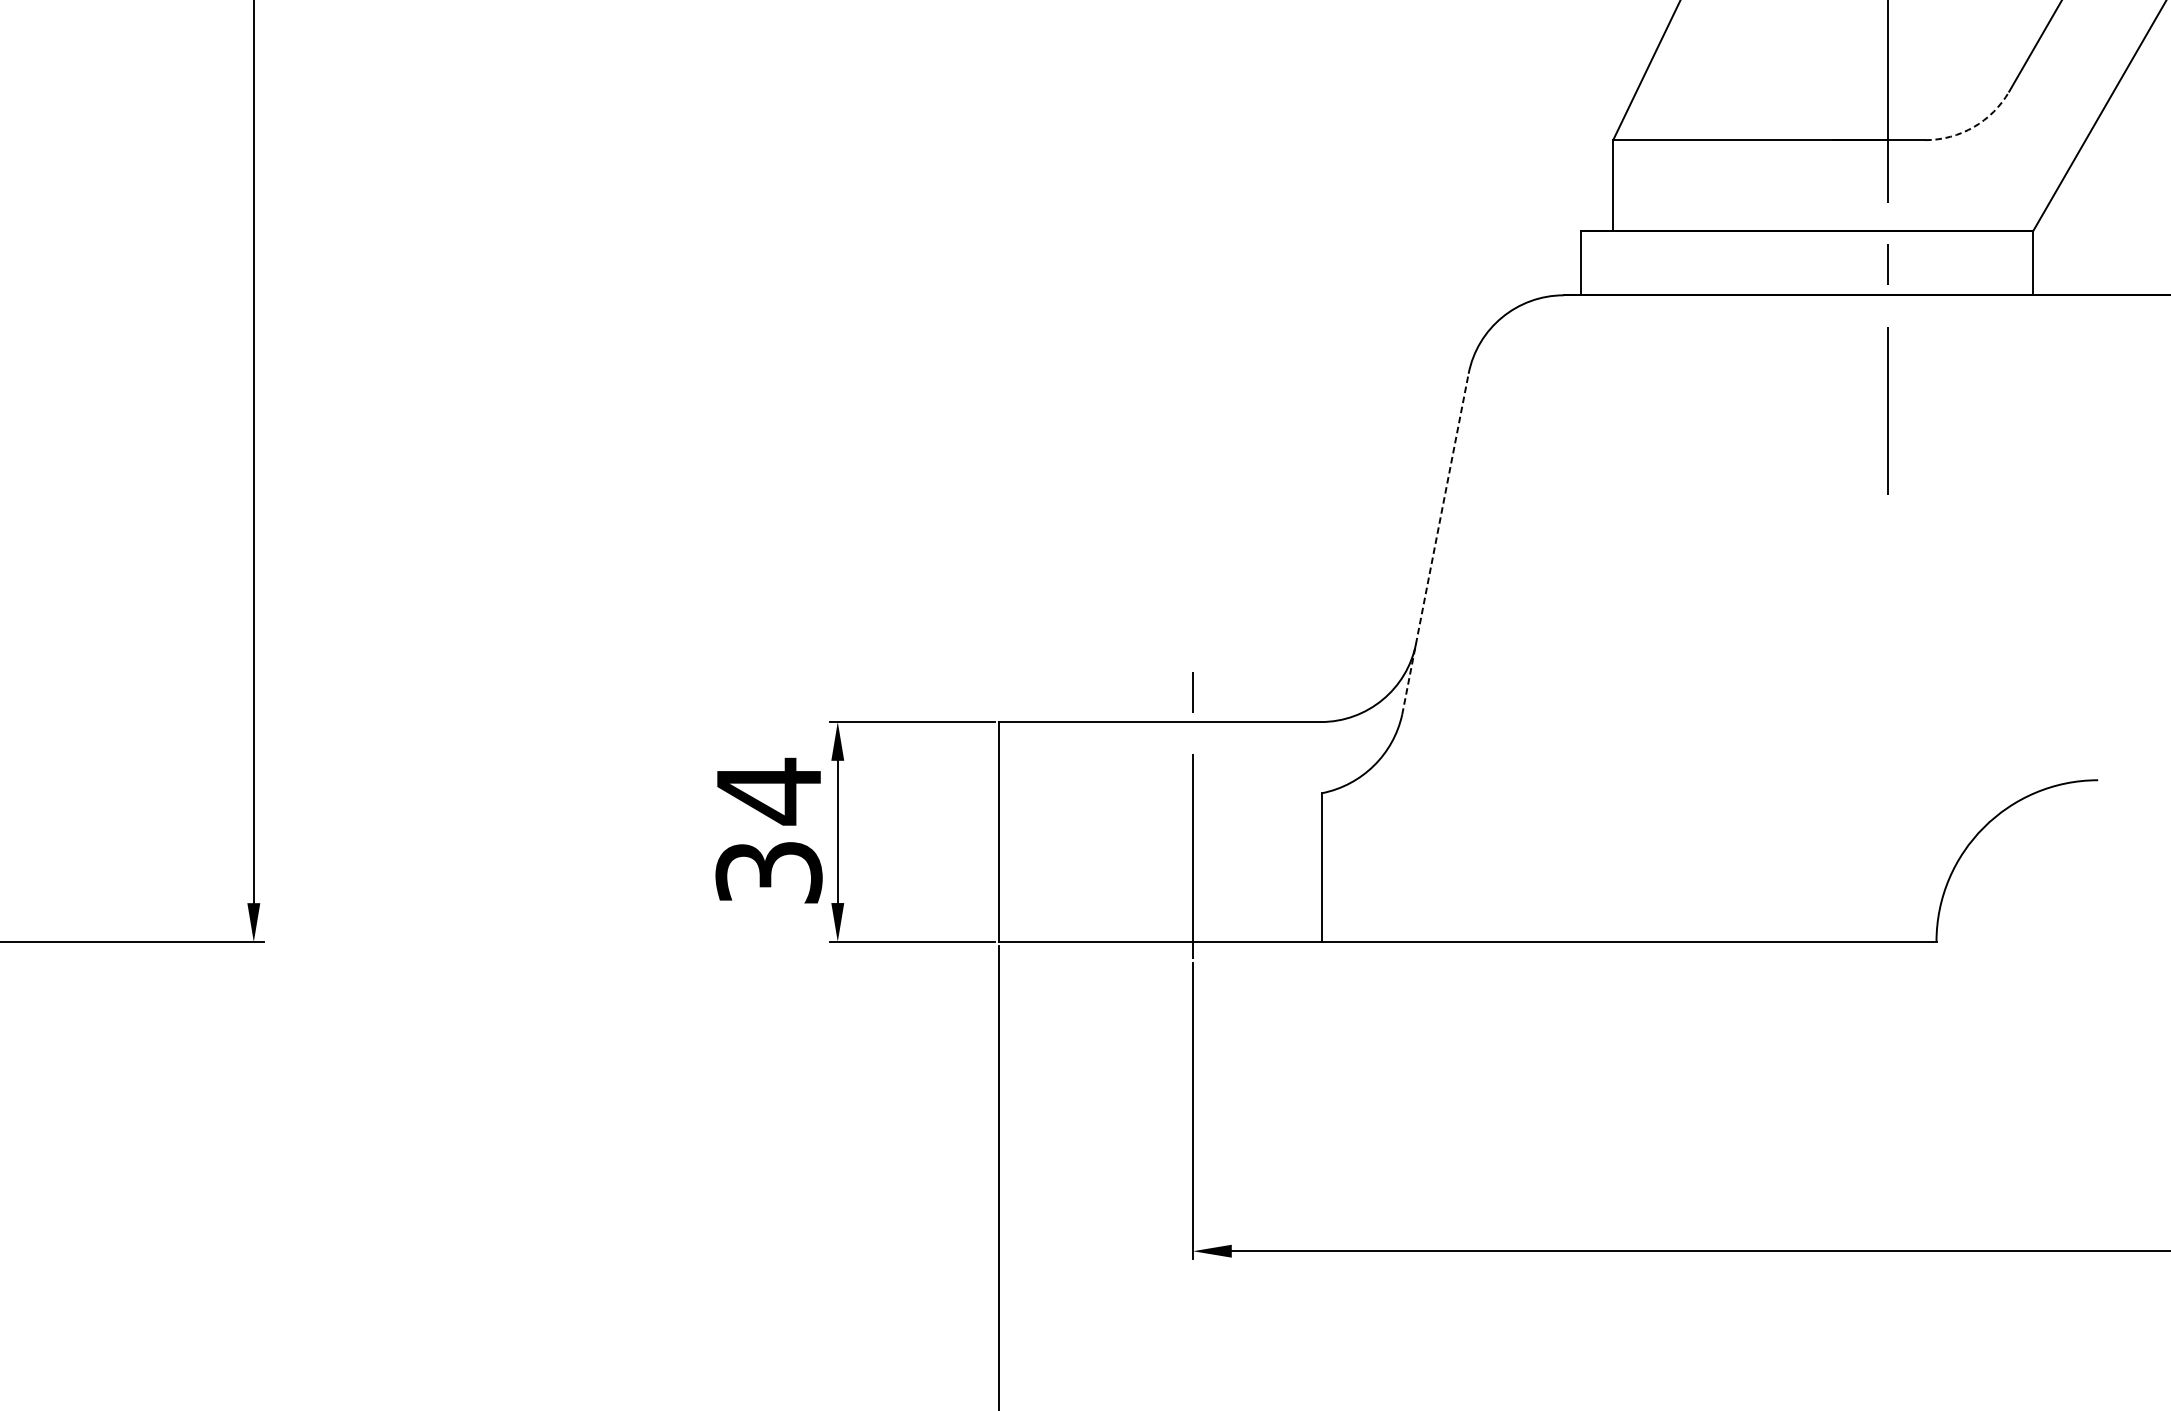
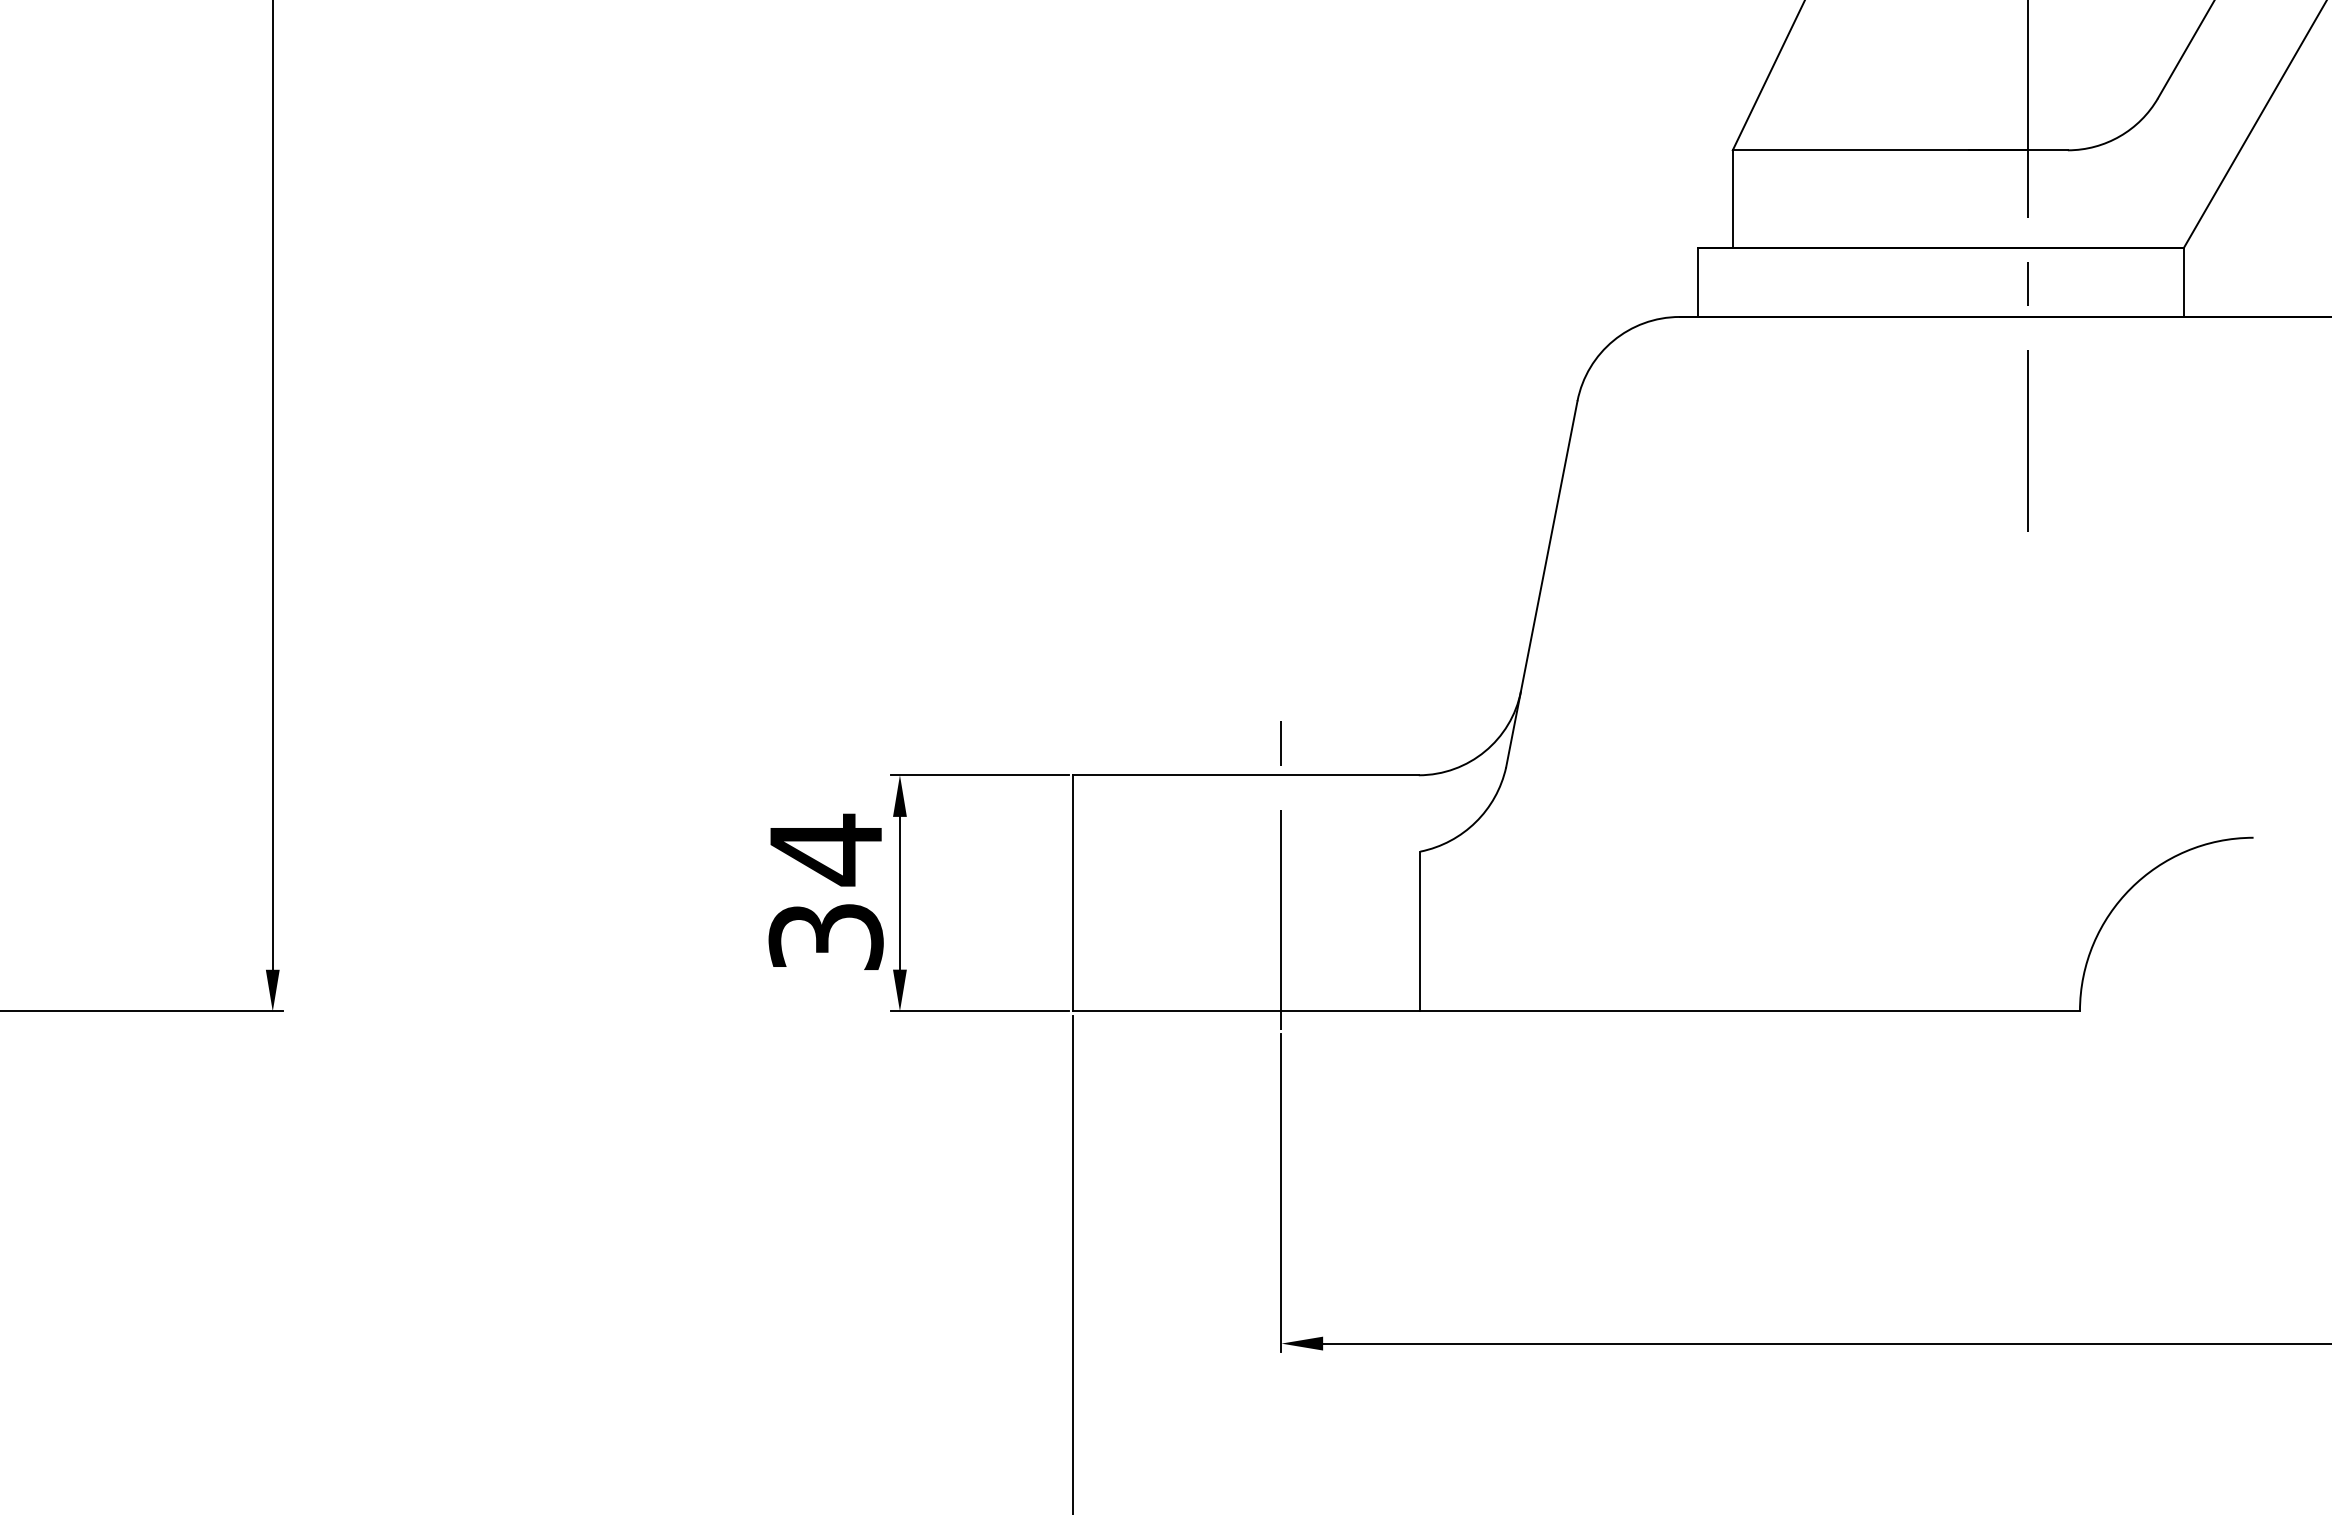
arc: (1973, 127) -> (2119, 136), dashed -> solid
line: (1435, 544) -> (1541, 584), dashed -> solid

